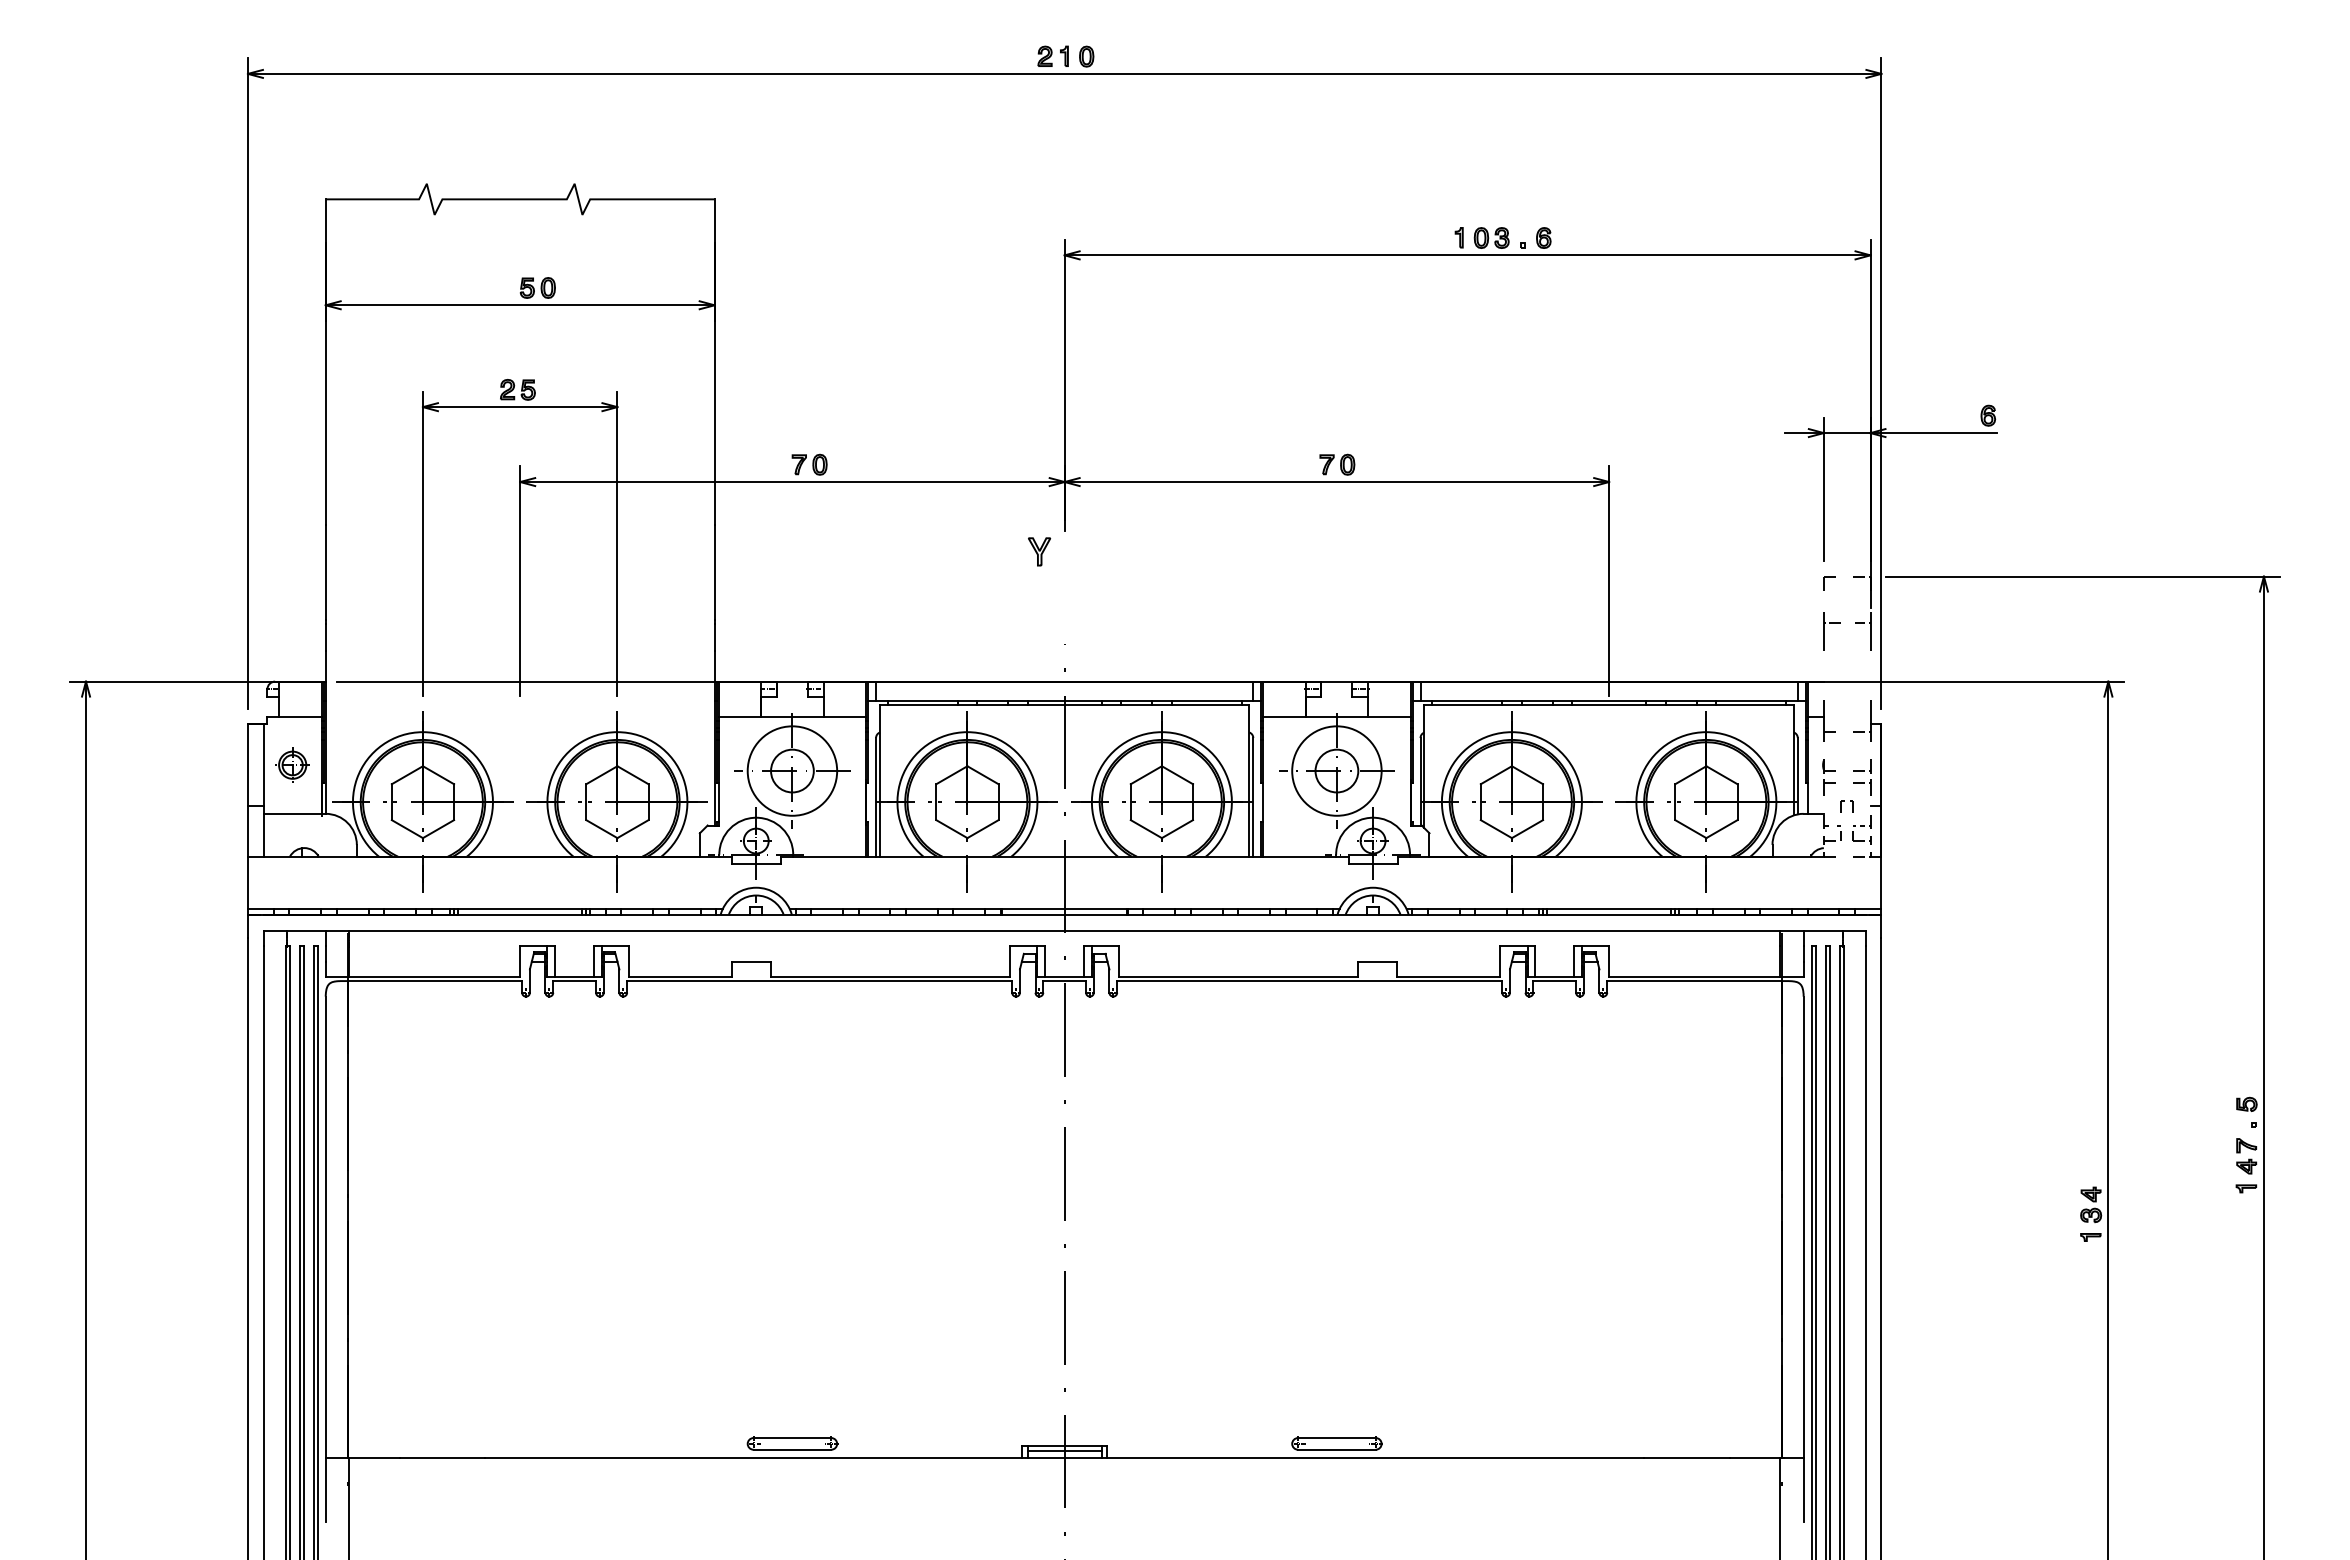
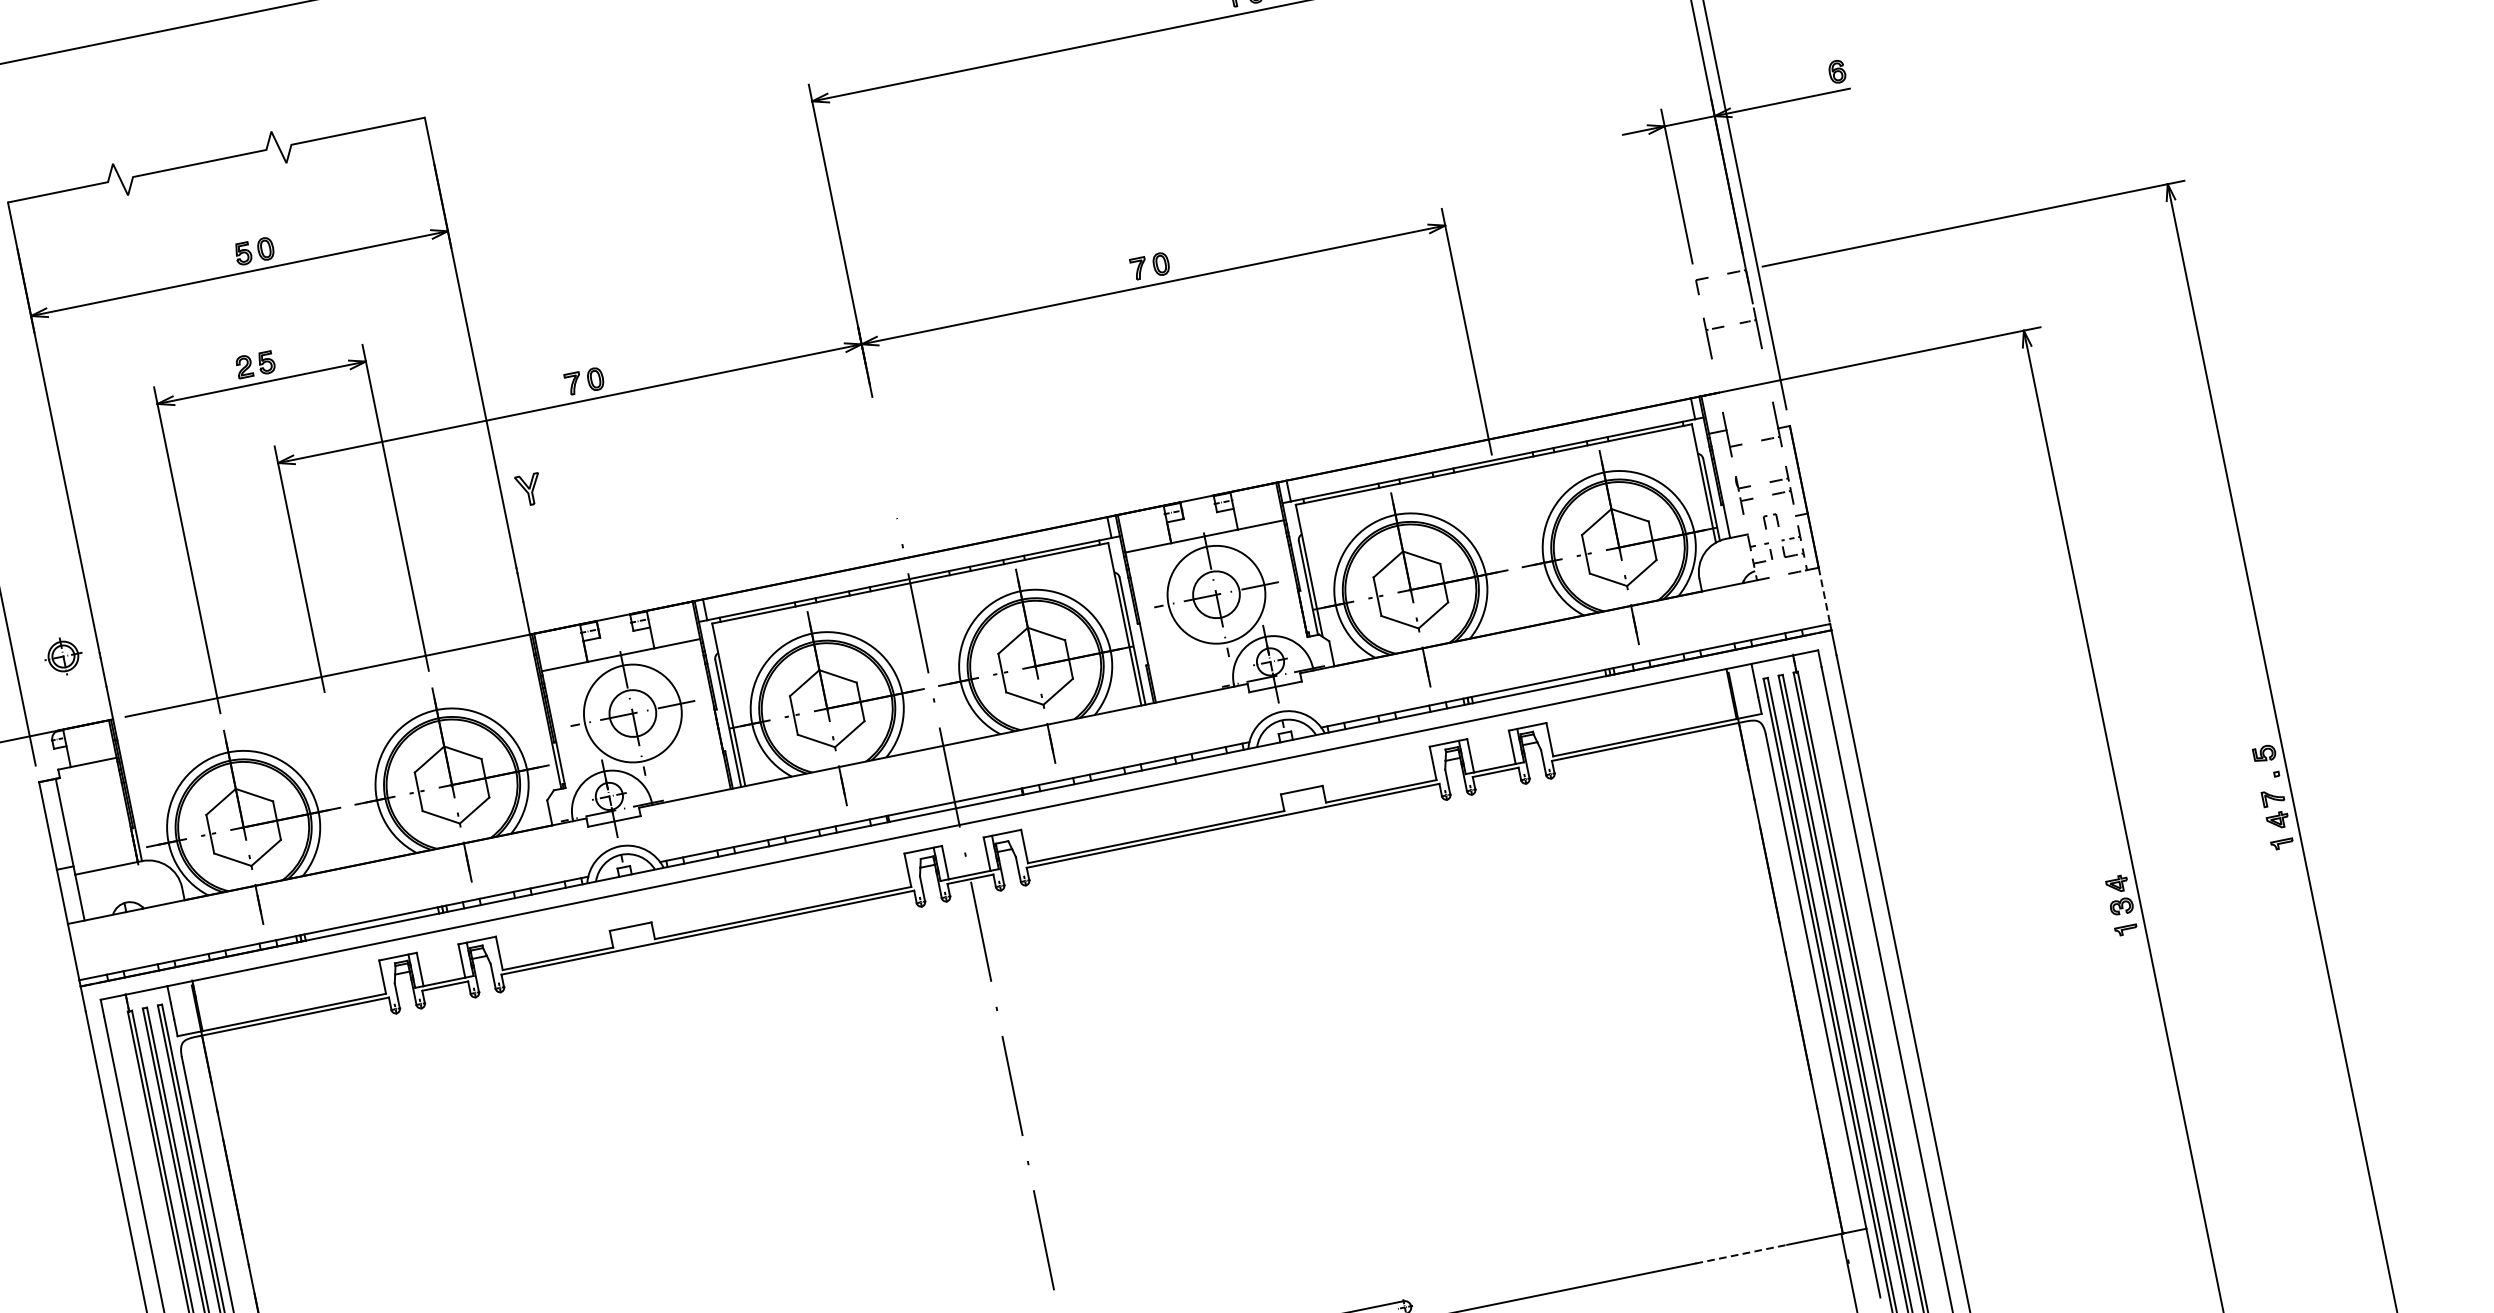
part: (1039, 551) -> (529, 489), moved
part: (292, 764) -> (63, 655), moved
line: (1881, 883) -> (1824, 596), solid -> dashed
line: (1686, 1457) -> (1740, 1254), solid -> dashed

